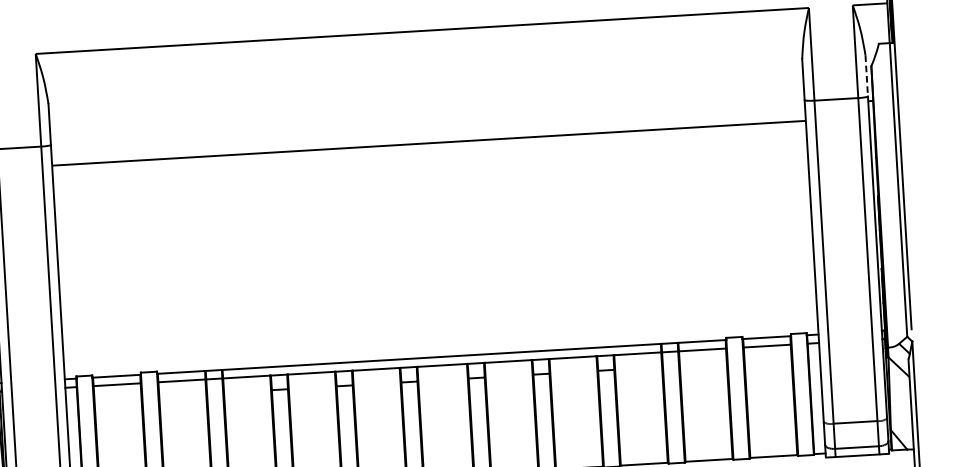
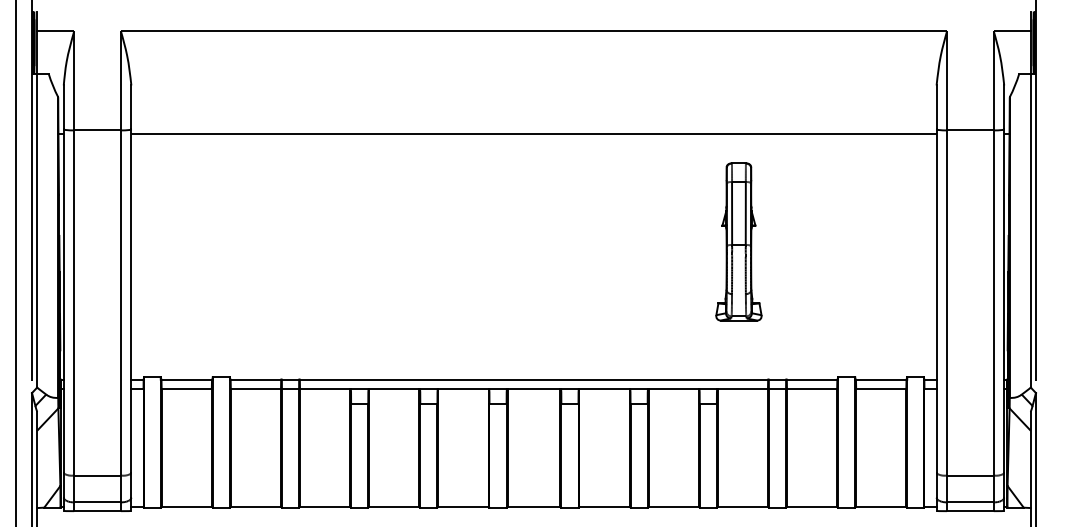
line: (866, 76) -> (1004, 107), dashed -> solid
line: (428, 143) -> (533, 134), moved
part: (625, 216) -> (738, 241), added

